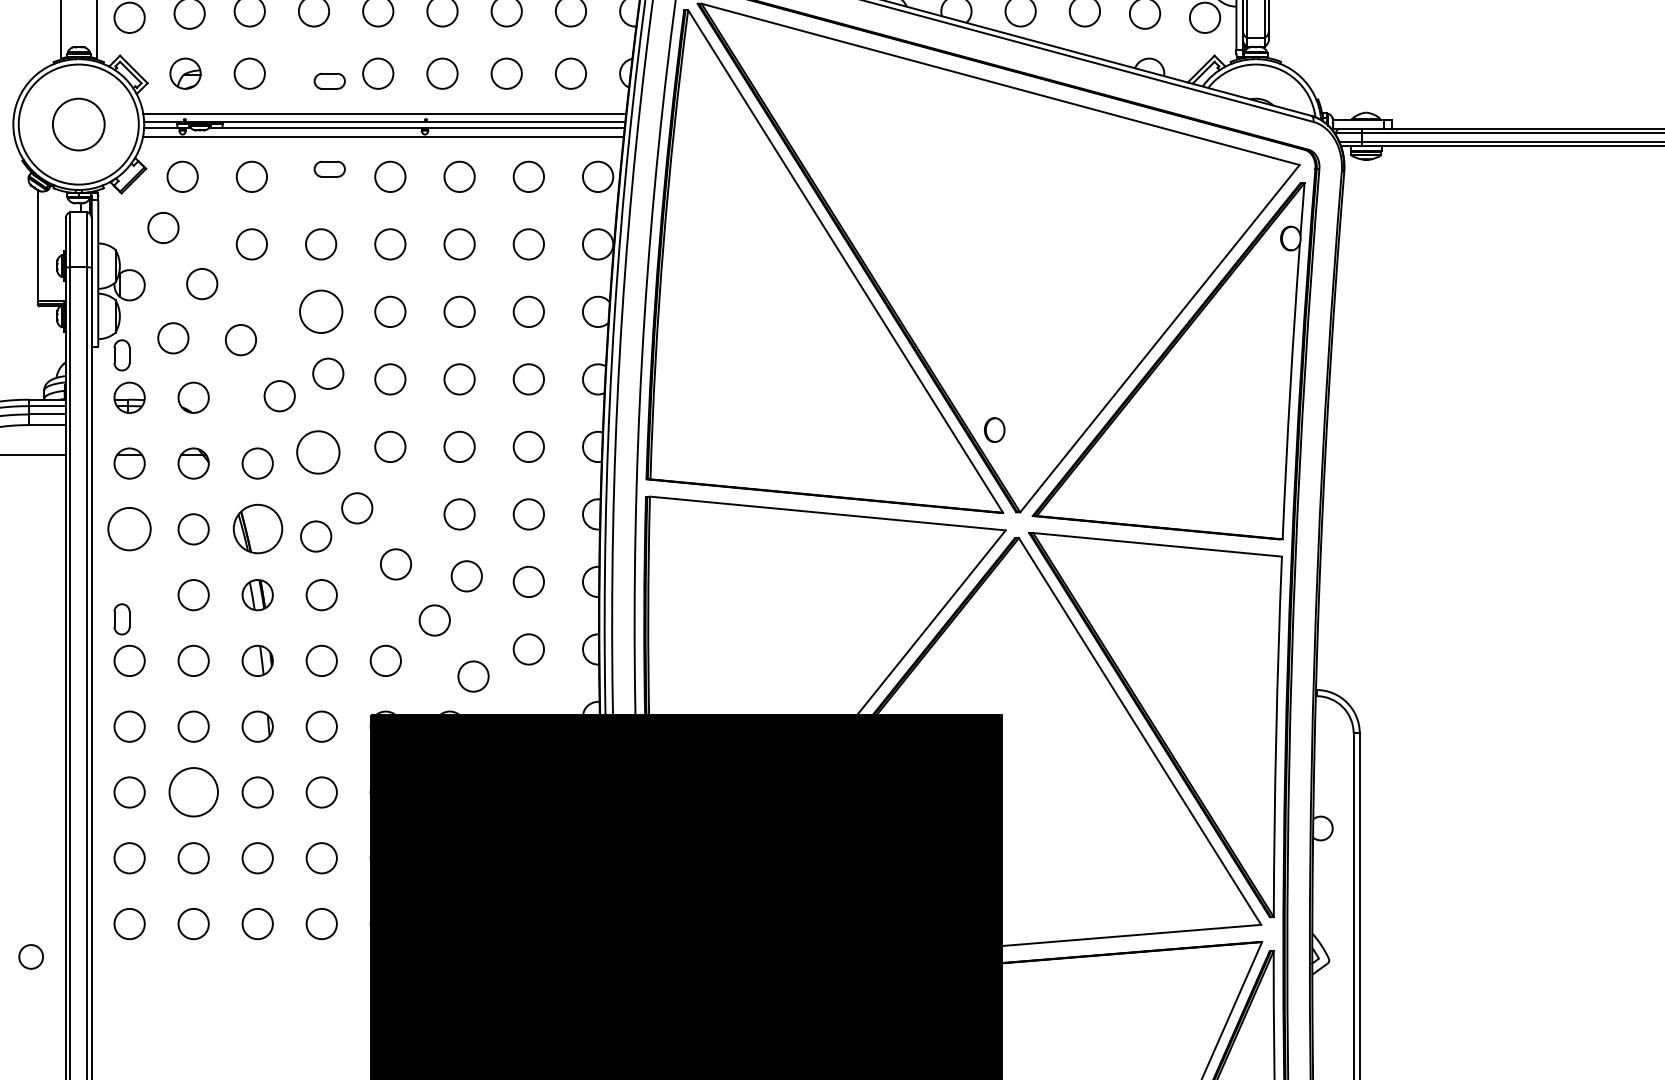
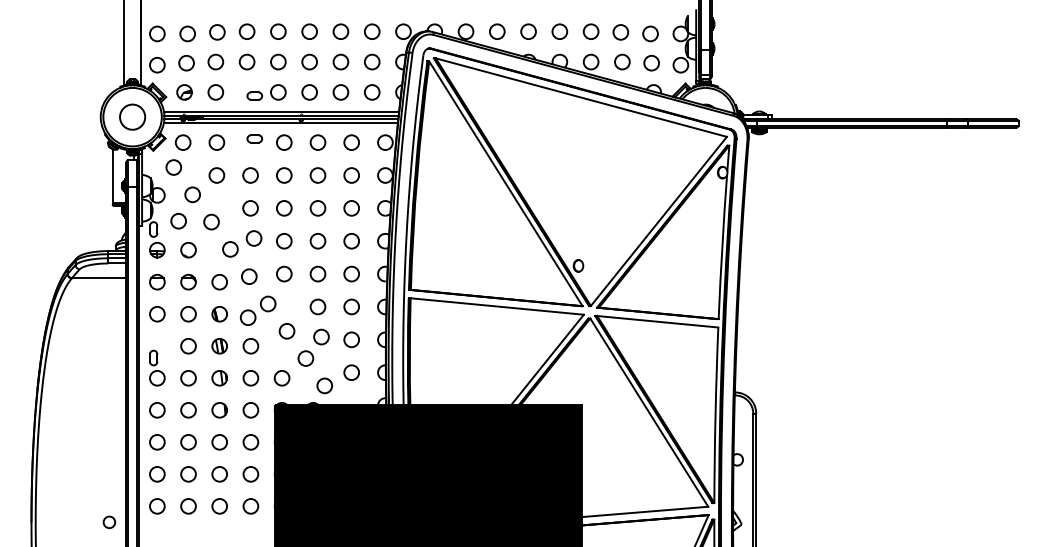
circle: (320, 312) -> (250, 208), size x0.71
circle: (318, 451) -> (249, 276), size x0.71
circle: (129, 529) -> (157, 314), size x0.71
part: (257, 529) -> (219, 314), size x0.62
circle: (193, 792) -> (188, 442), size x0.62

